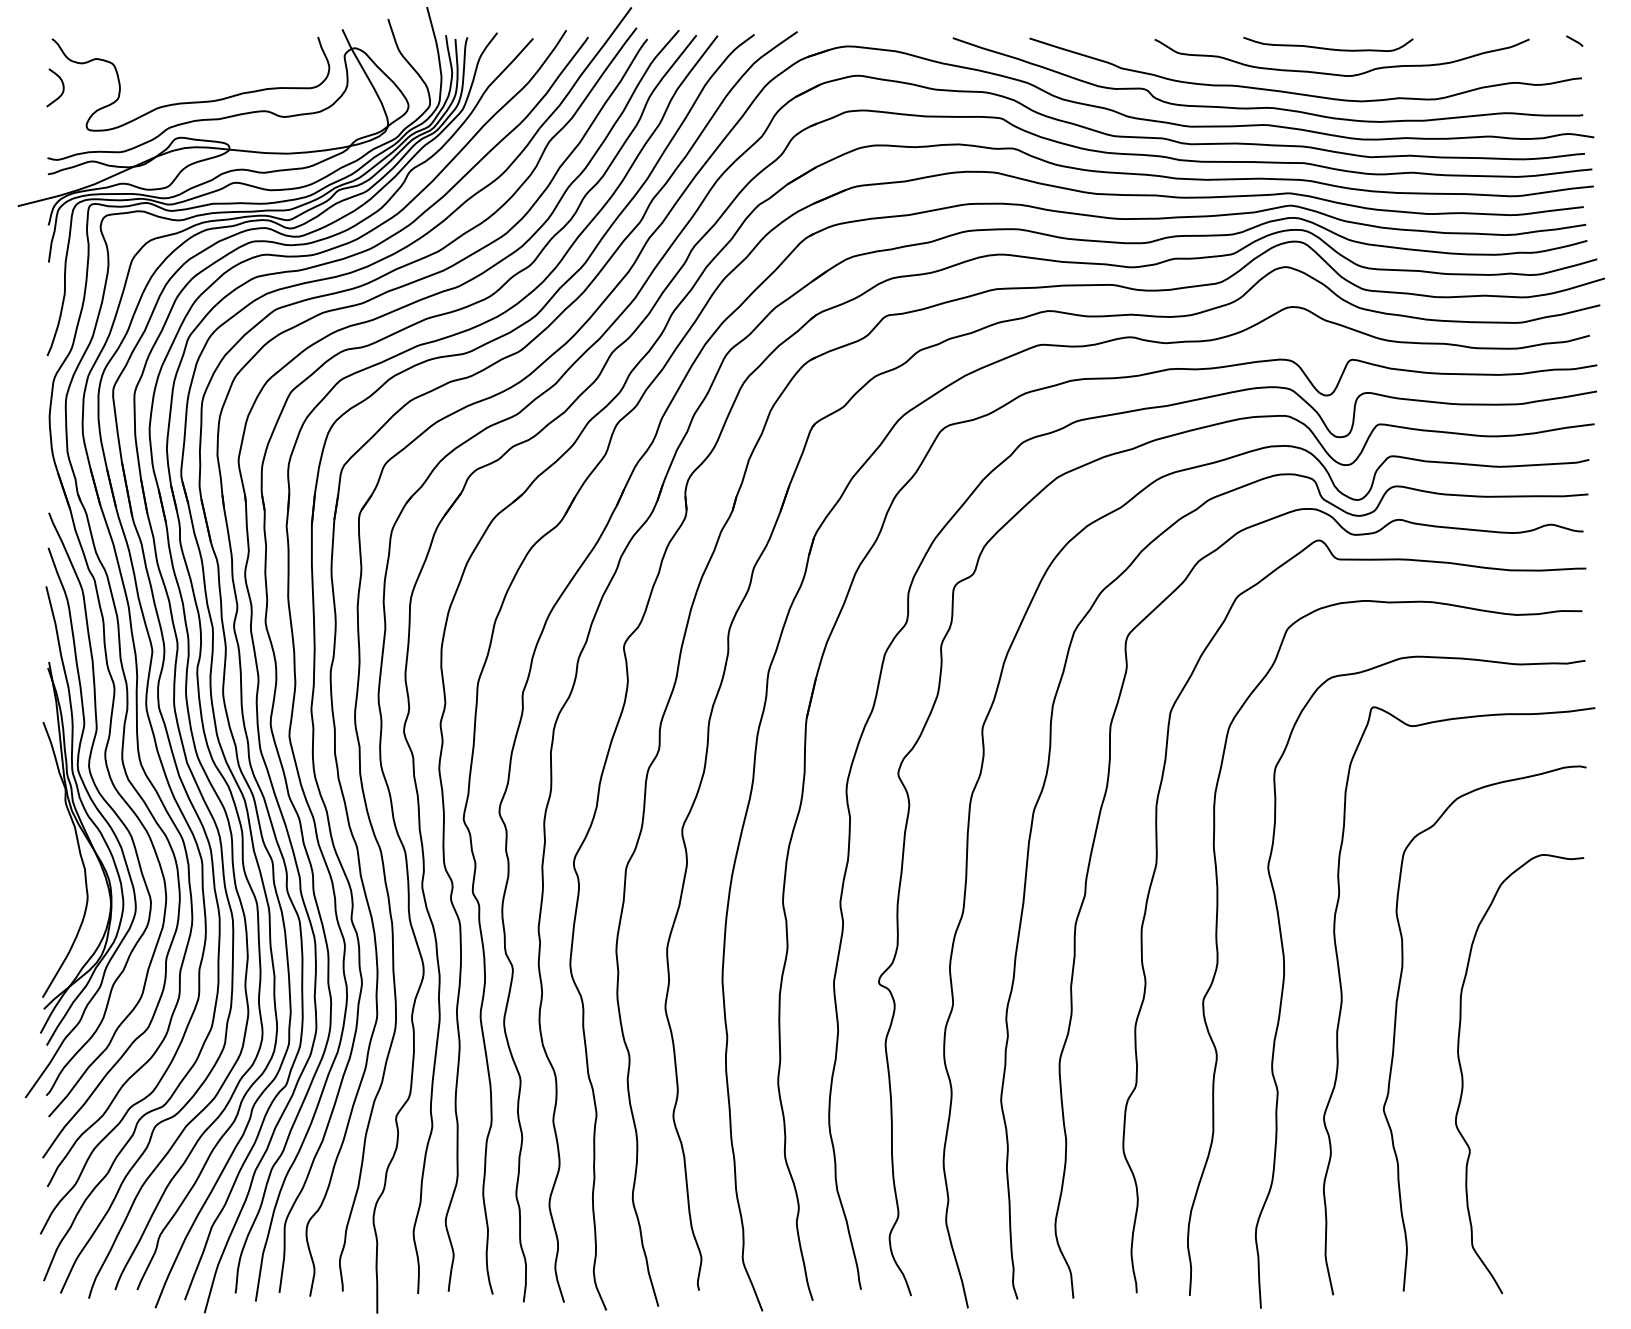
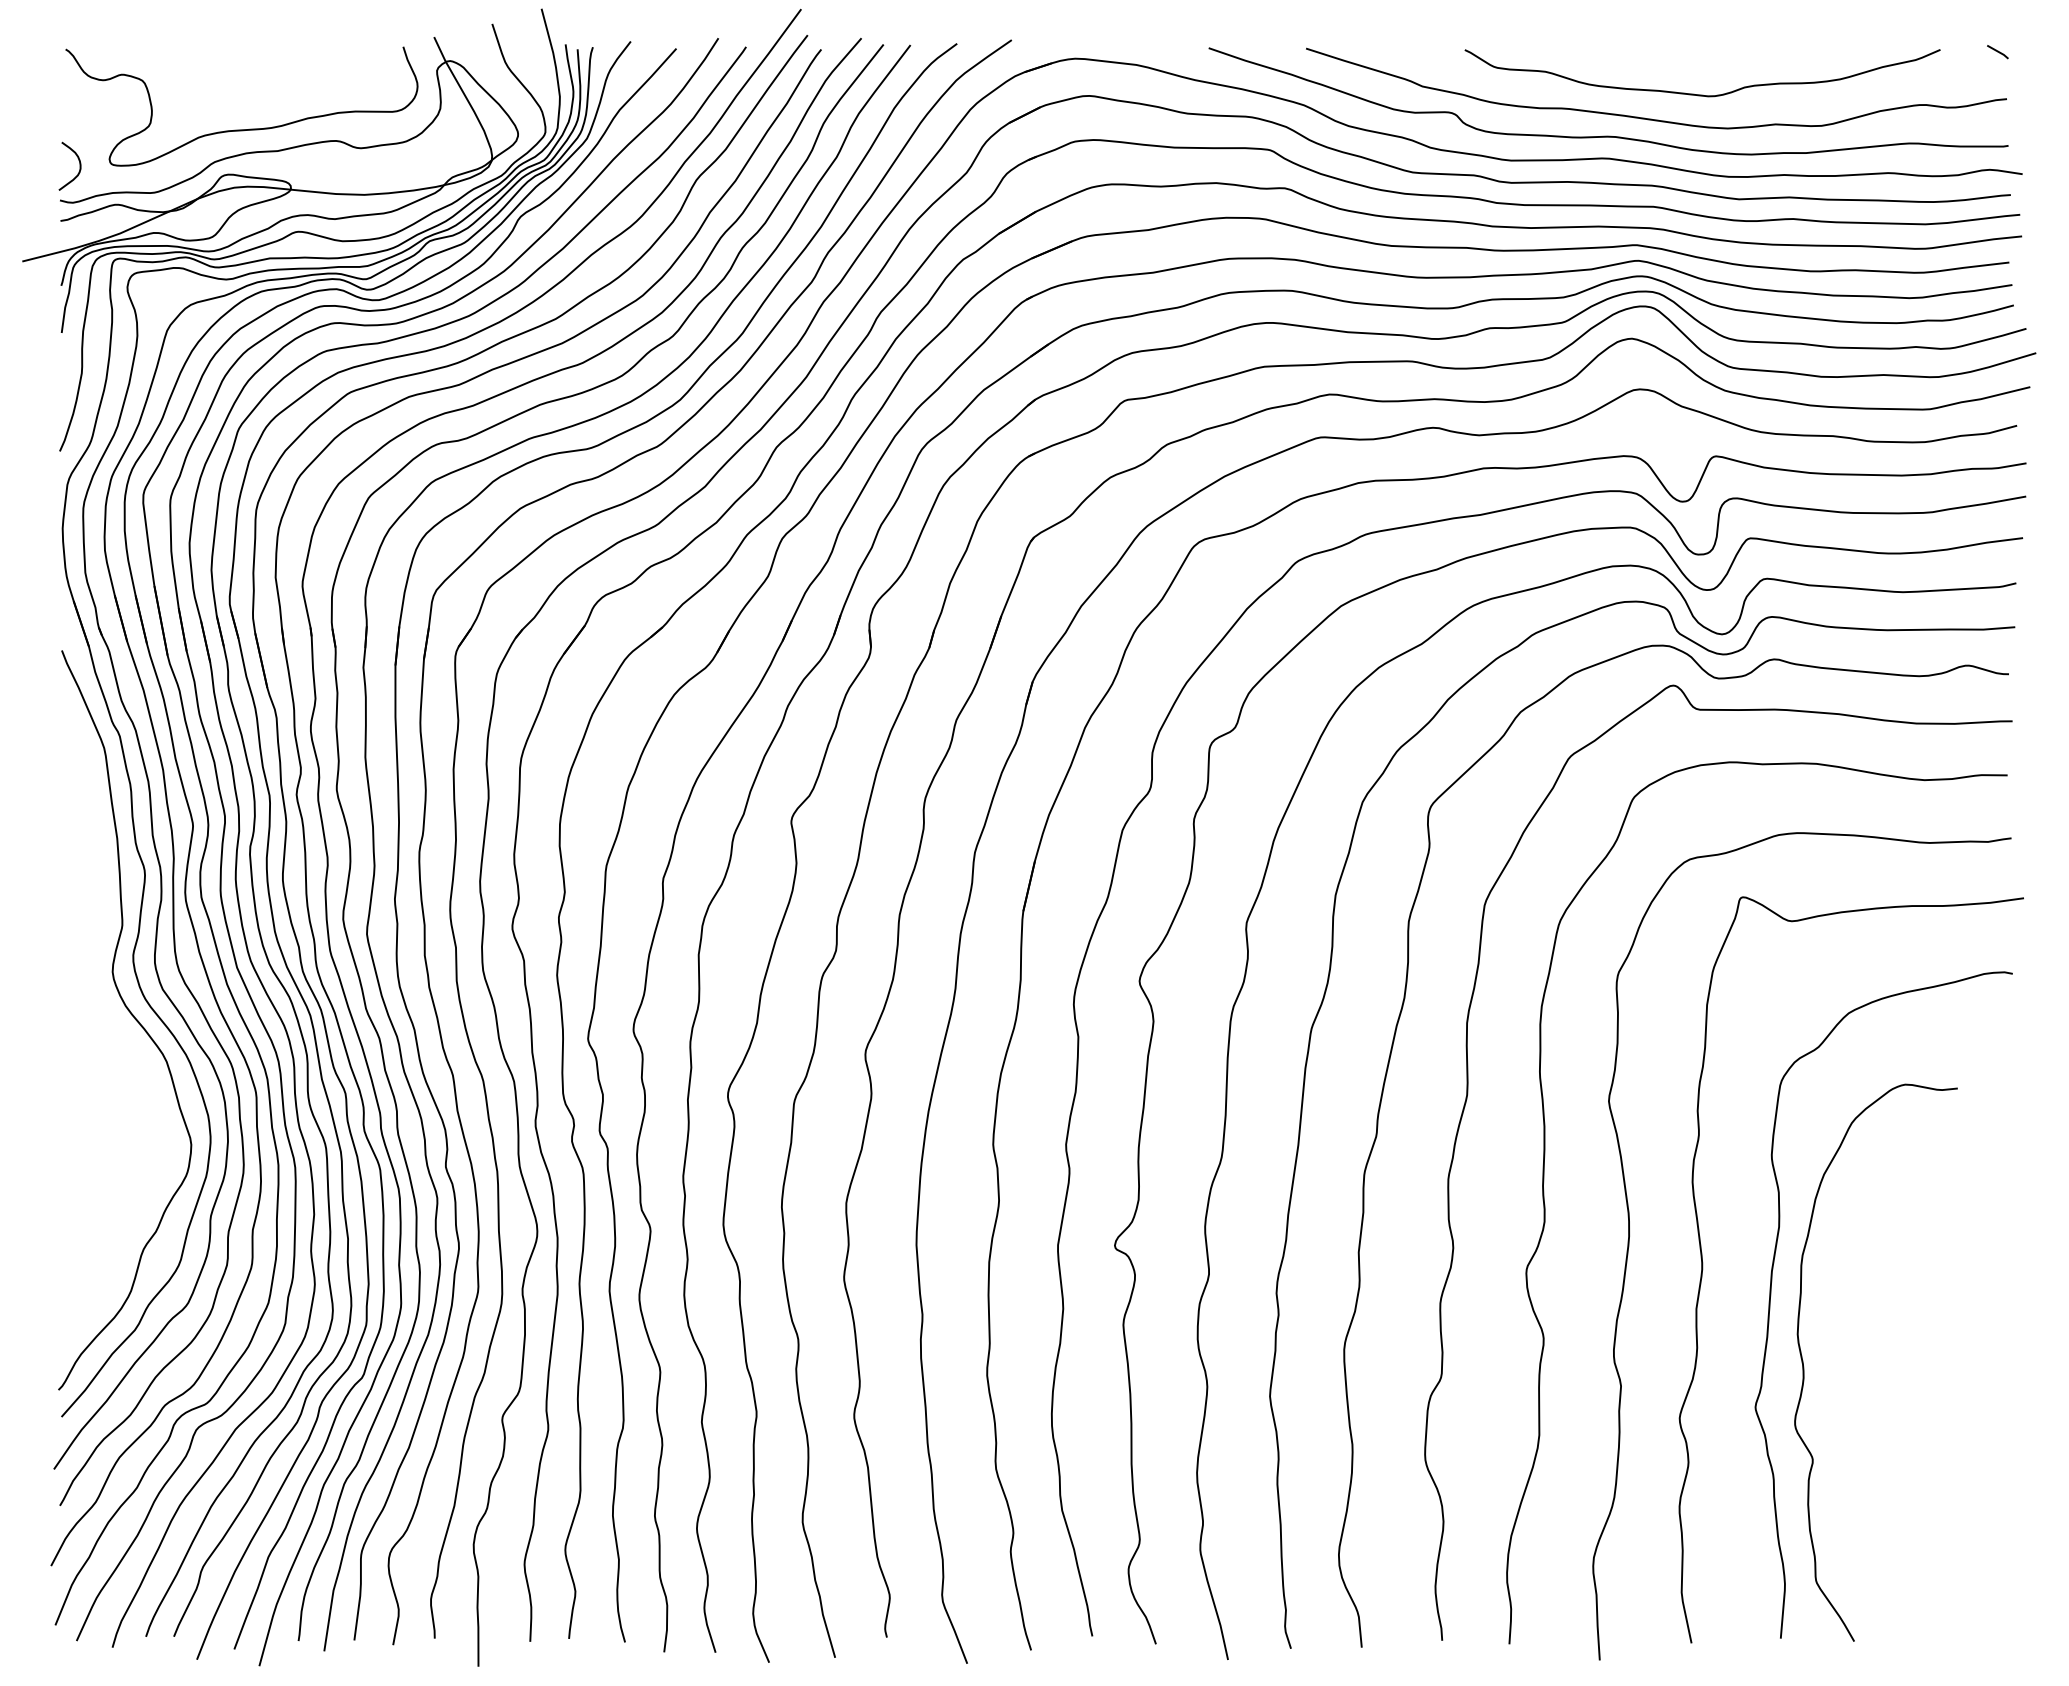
curve: (1326, 47) -> (1682, 60), removed
curve: (62, 87) -> (79, 165), moved
part: (80, 823) -> (101, 1044), removed
curve: (1463, 1077) -> (1804, 1366), moved

